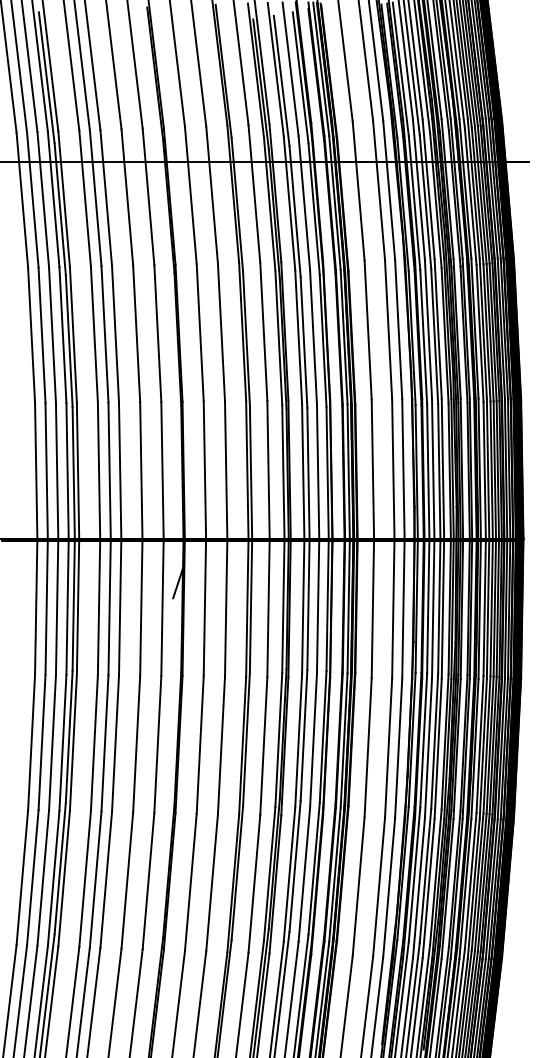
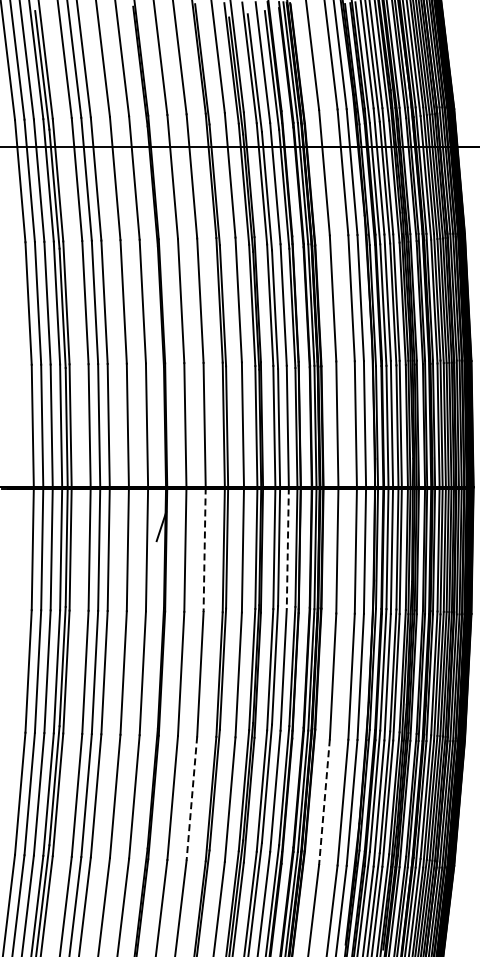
line: (317, 606) -> (287, 548), solid -> dashed
line: (226, 608) -> (204, 550), solid -> dashed
line: (211, 883) -> (191, 799), solid -> dashed
line: (358, 887) -> (324, 802), solid -> dashed

